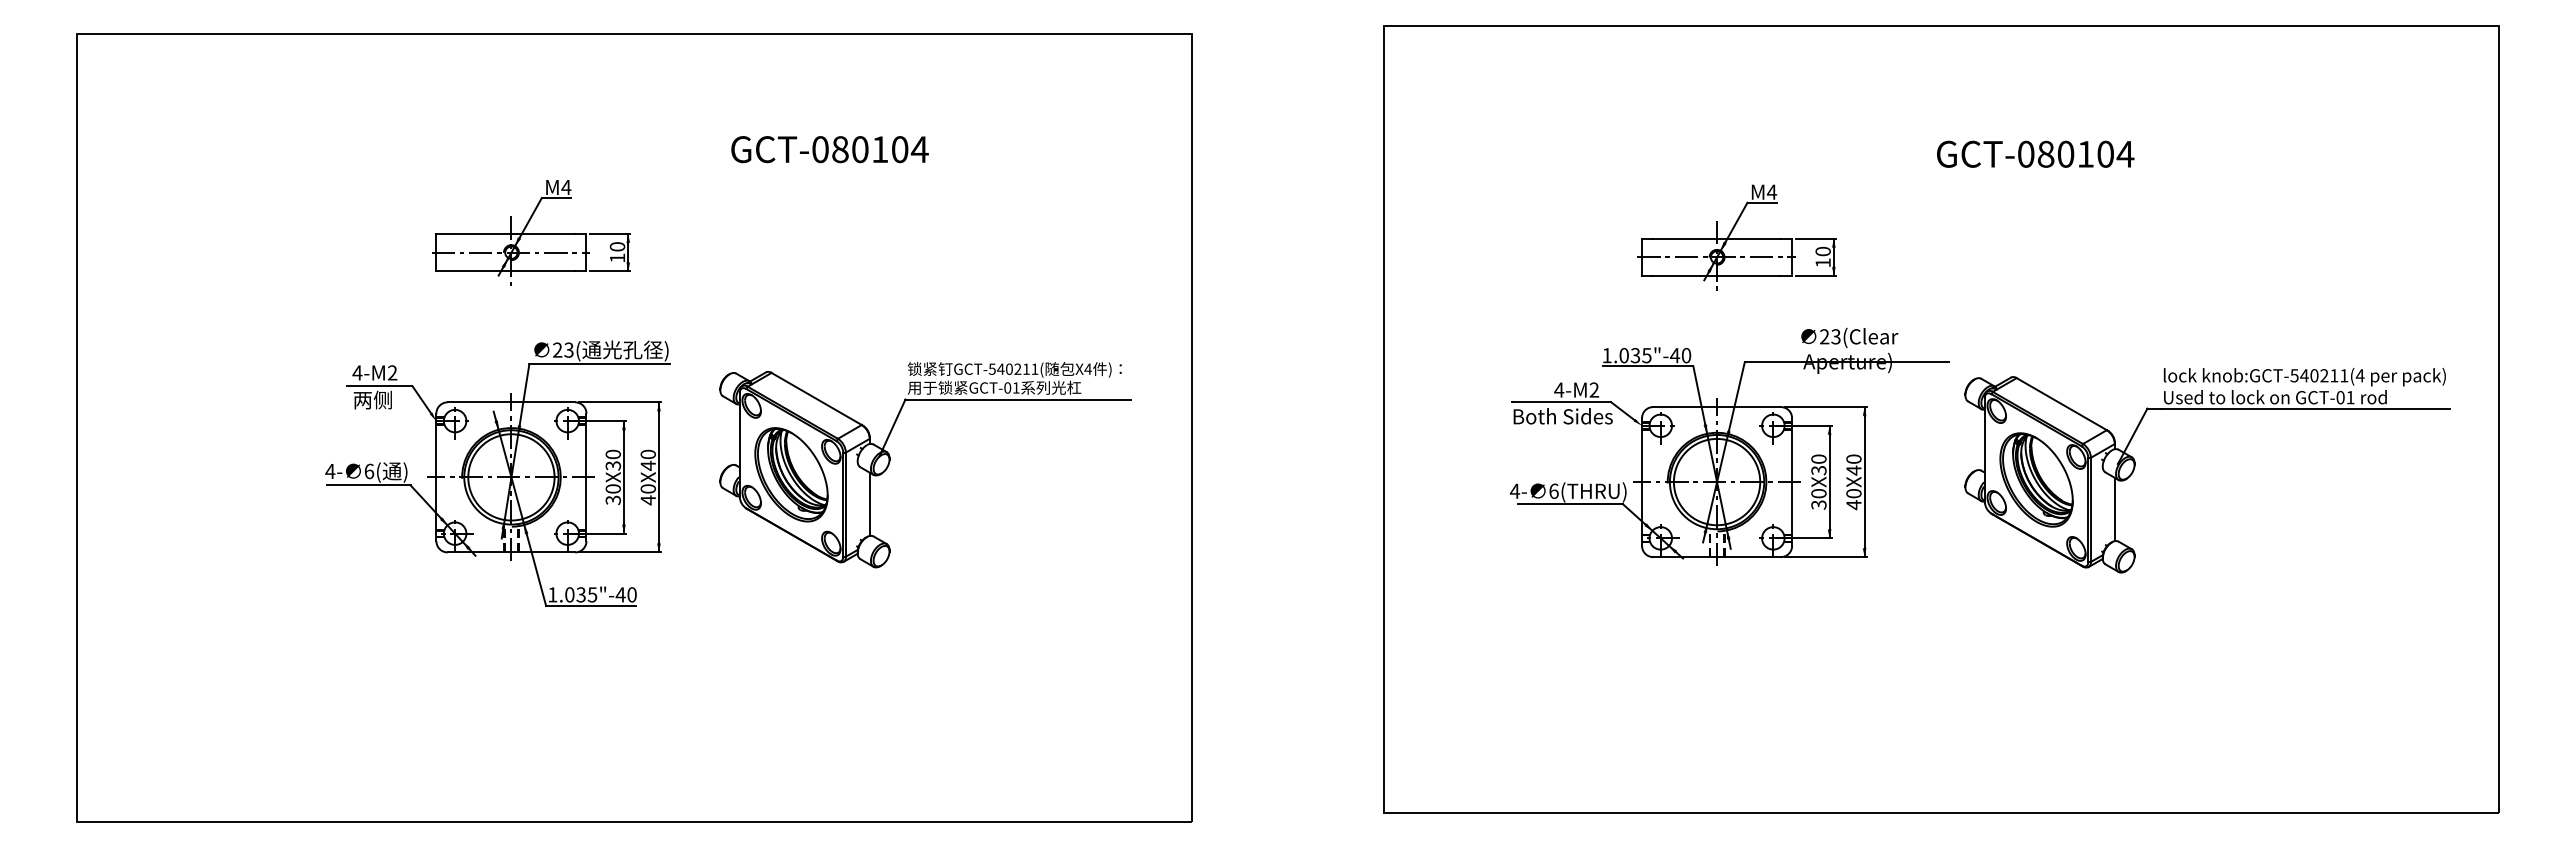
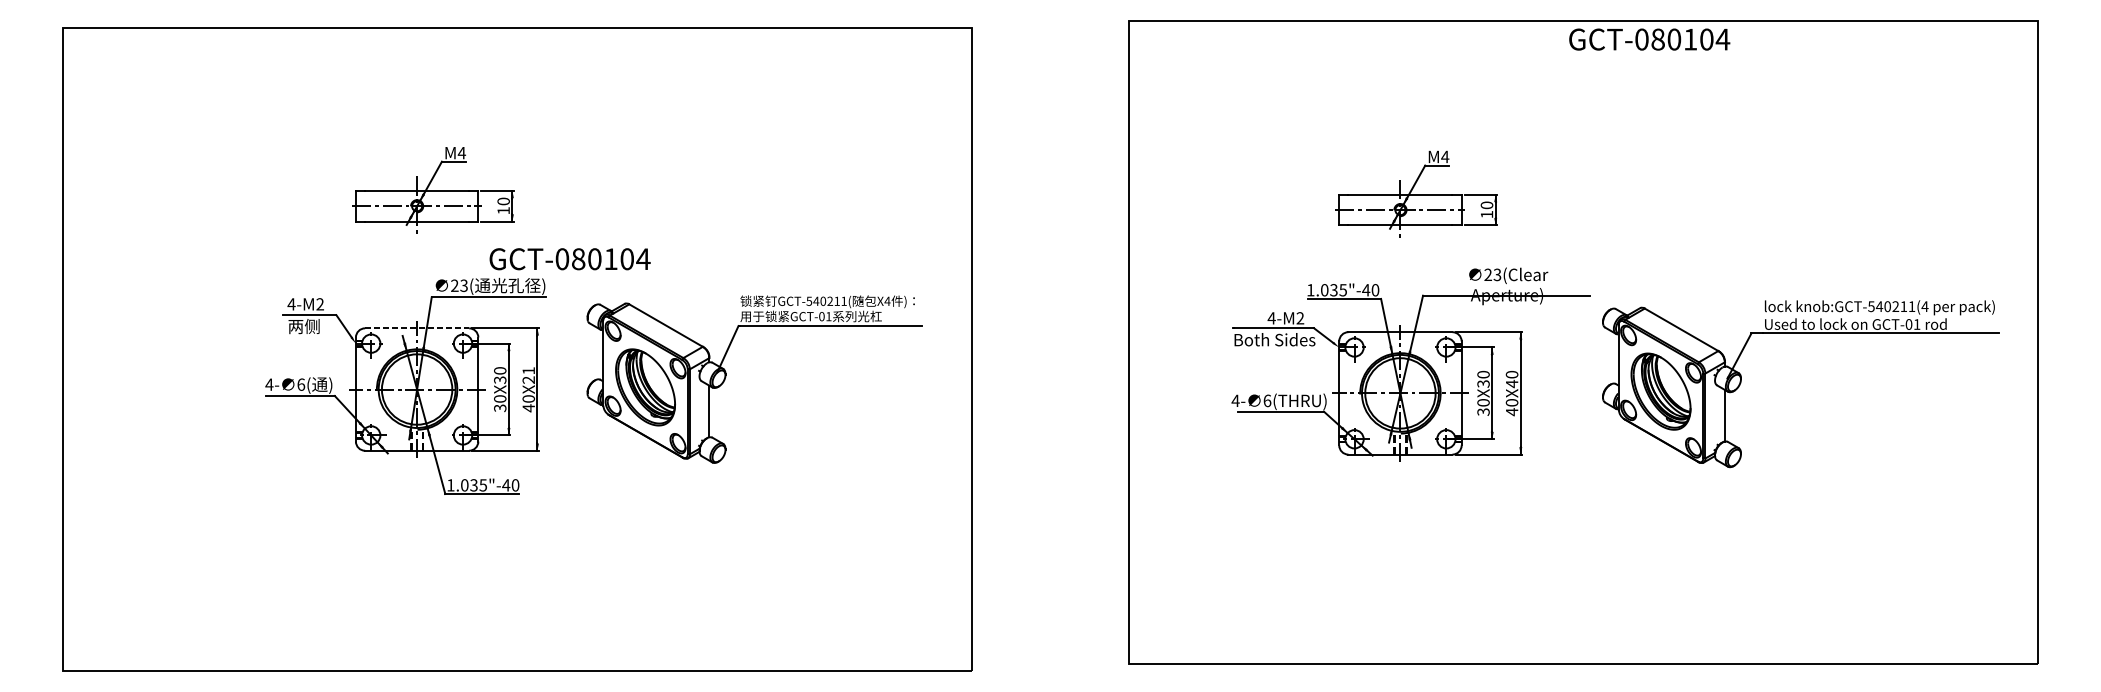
text: (829, 149) -> (569, 259), moved
text: (2035, 153) -> (1649, 38), moved
line: (511, 402) -> (417, 328), solid -> dashed
text: (647, 459) -> (528, 374), 40X40 -> 40X21

